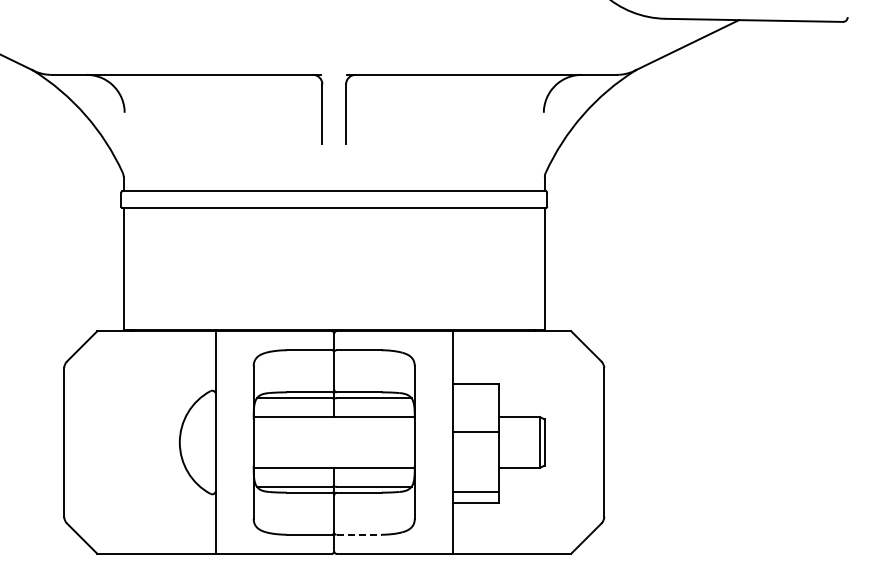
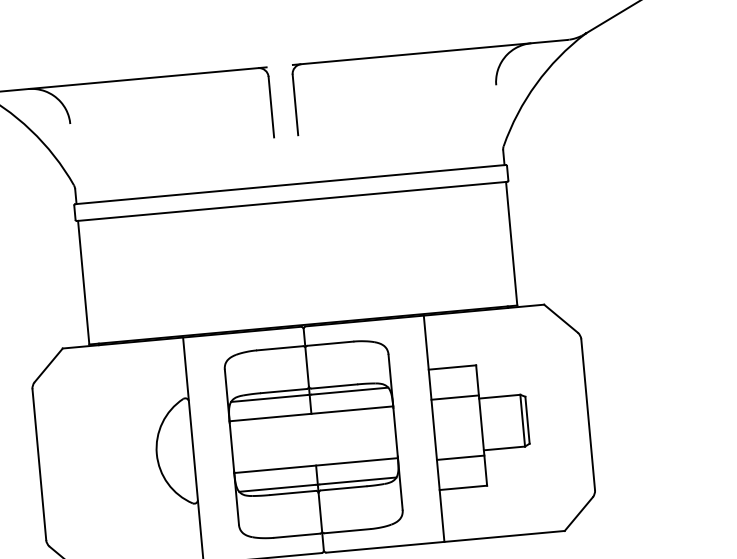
line: (475, 431) -> (454, 397), moved
line: (475, 492) -> (460, 458), moved
line: (359, 534) -> (347, 530), dashed -> solid

